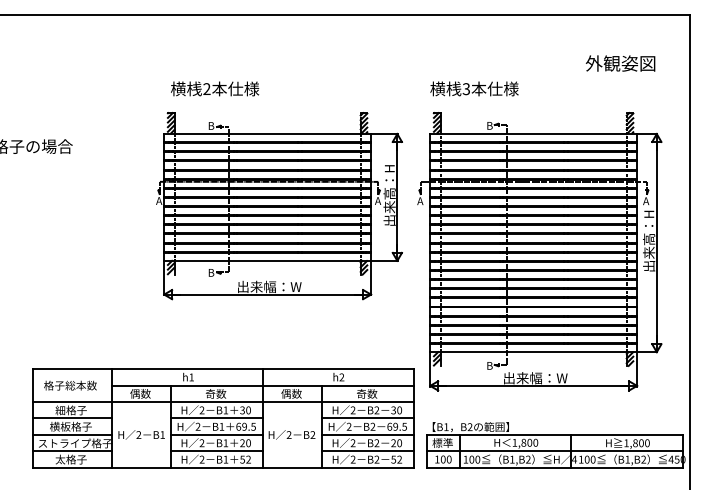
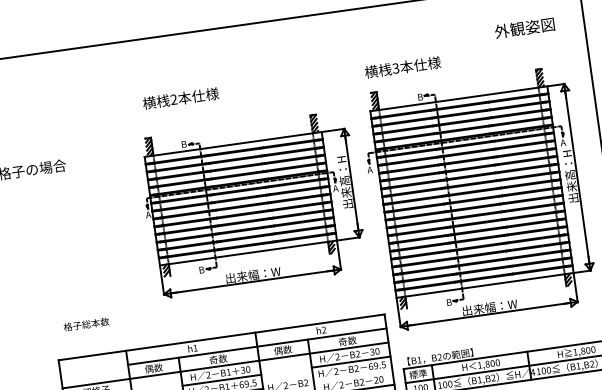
part: (279, 206) -> (252, 205), moved
text: (70, 385) -> (86, 324), moved
line: (367, 434) -> (352, 375), removed

